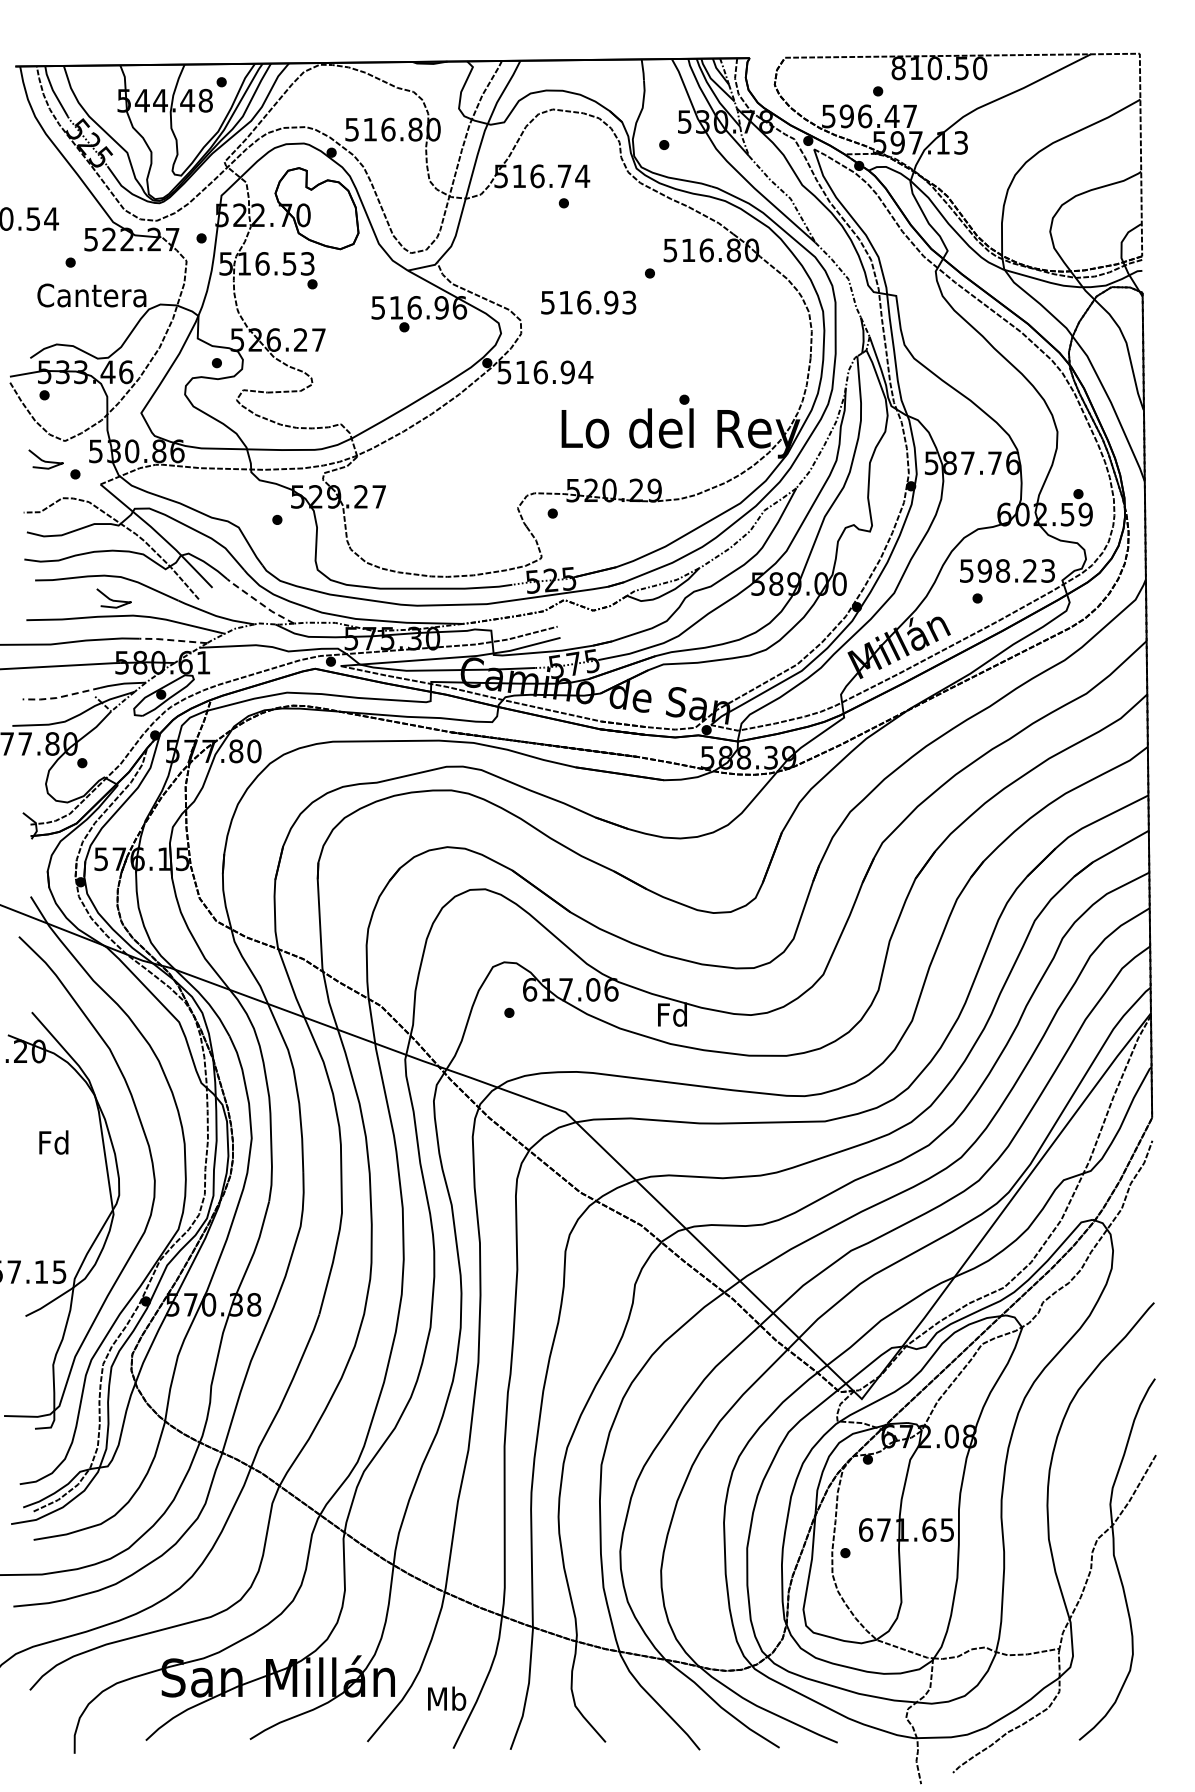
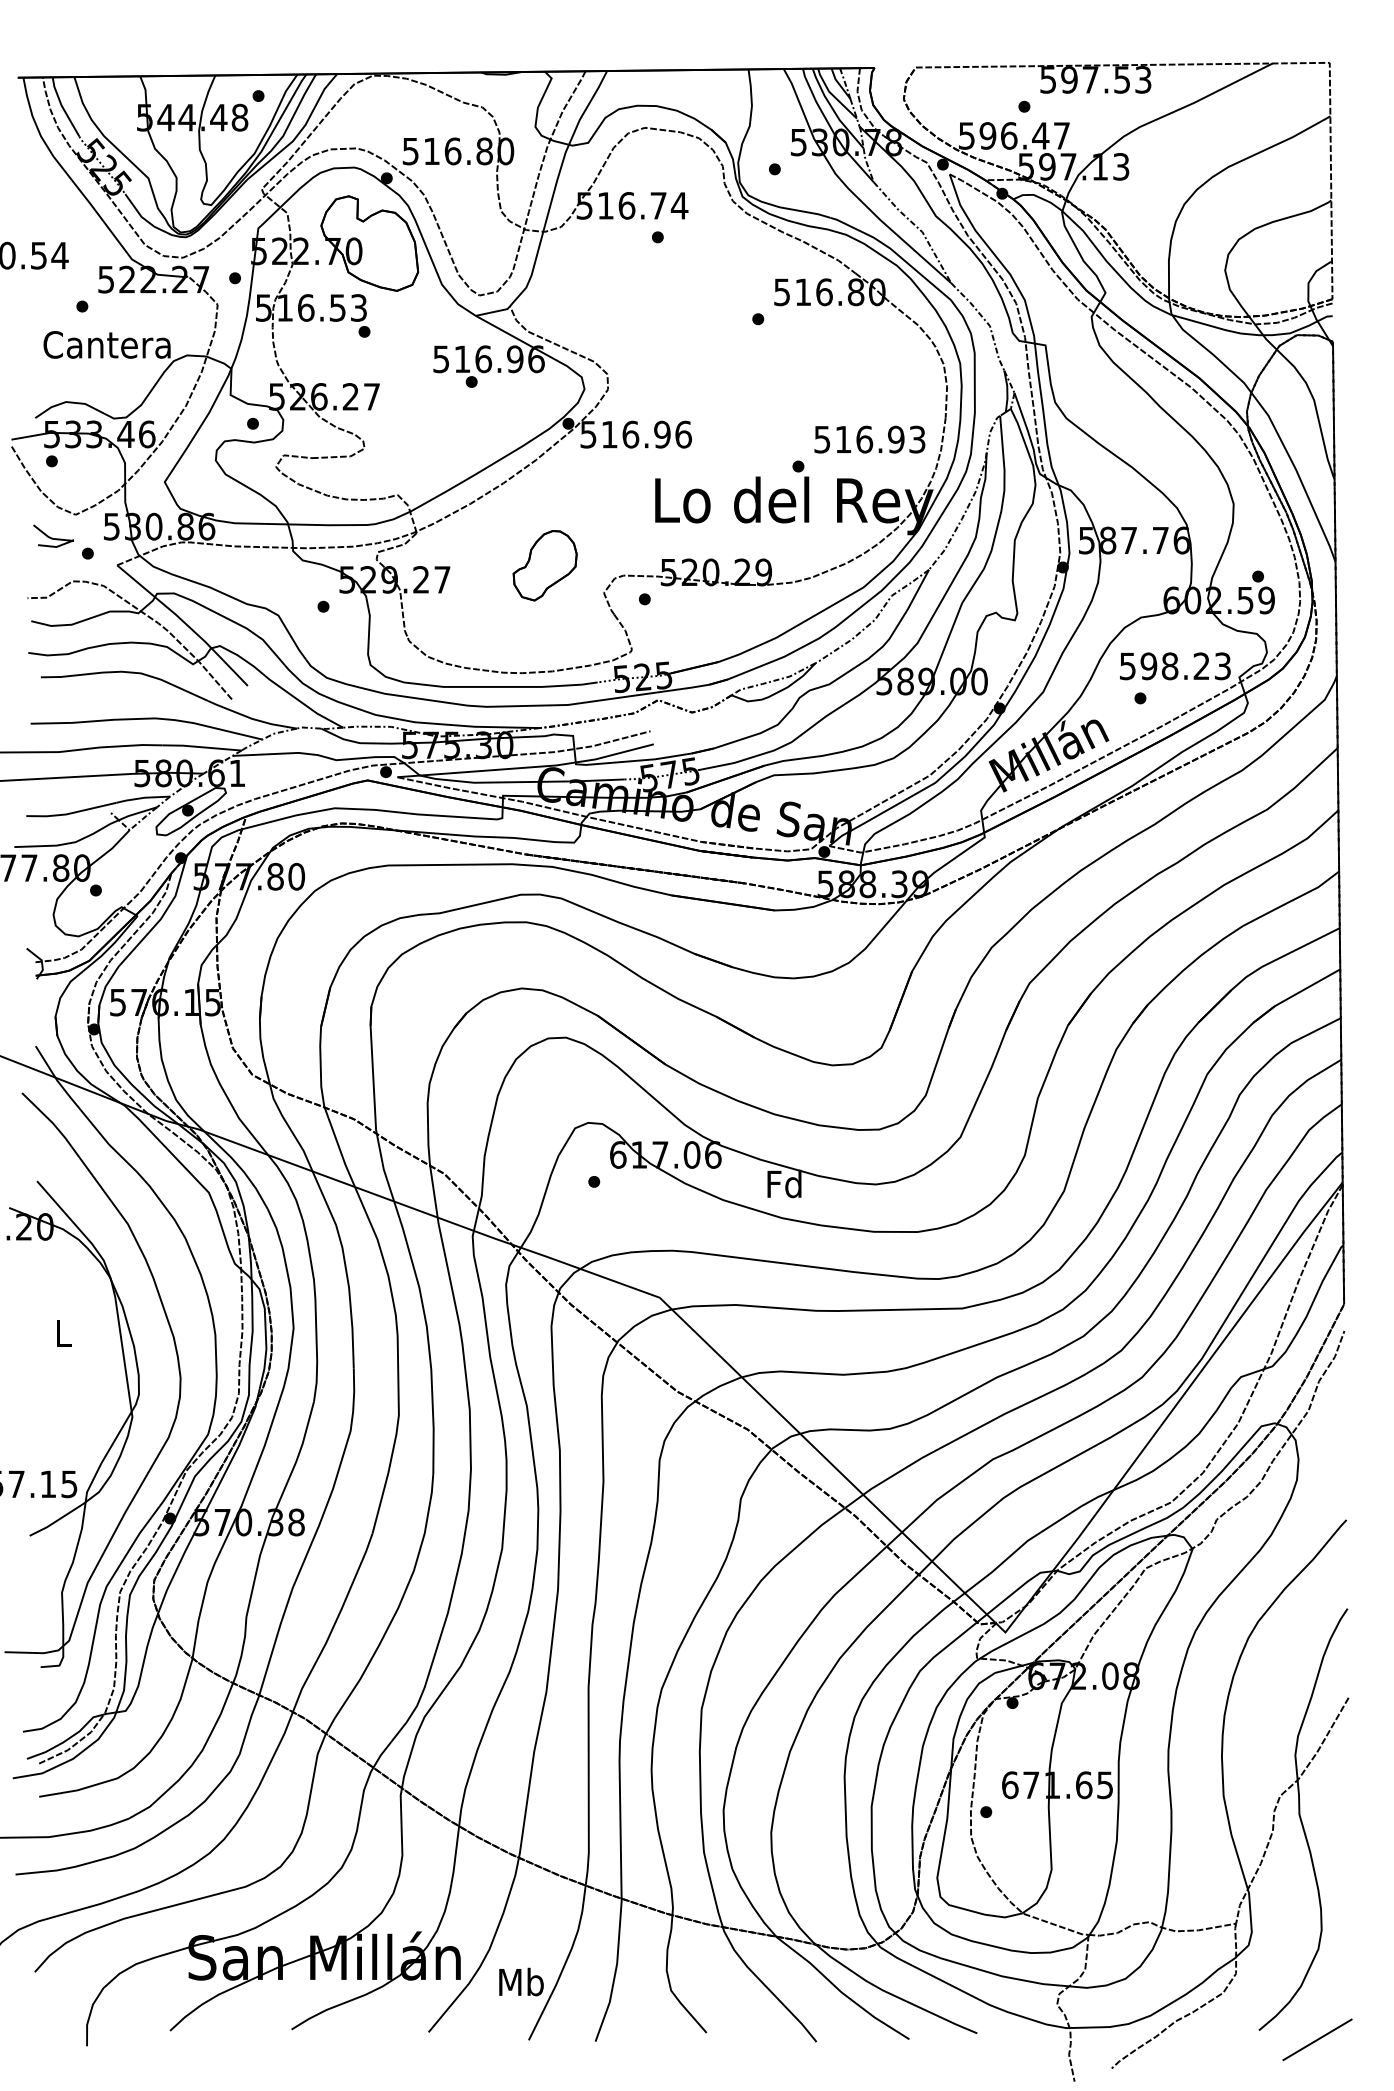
text: (939, 68) -> (1096, 80), 810.50 -> 597.53
text: (588, 302) -> (869, 439), moved
text: (585, 372) -> (682, 434), 516.94 -> 516.96
part: (467, 484) -> (545, 565), added
curve: (113, 599) -> (132, 699), removed
line: (259, 602) -> (302, 703), dashed -> solid
line: (172, 640) -> (201, 747), dashed -> solid
line: (60, 697) -> (70, 813), dashed -> solid
text: (53, 1142) -> (62, 1333), Fd -> L
line: (1129, 1748) -> (1317, 2040), added

